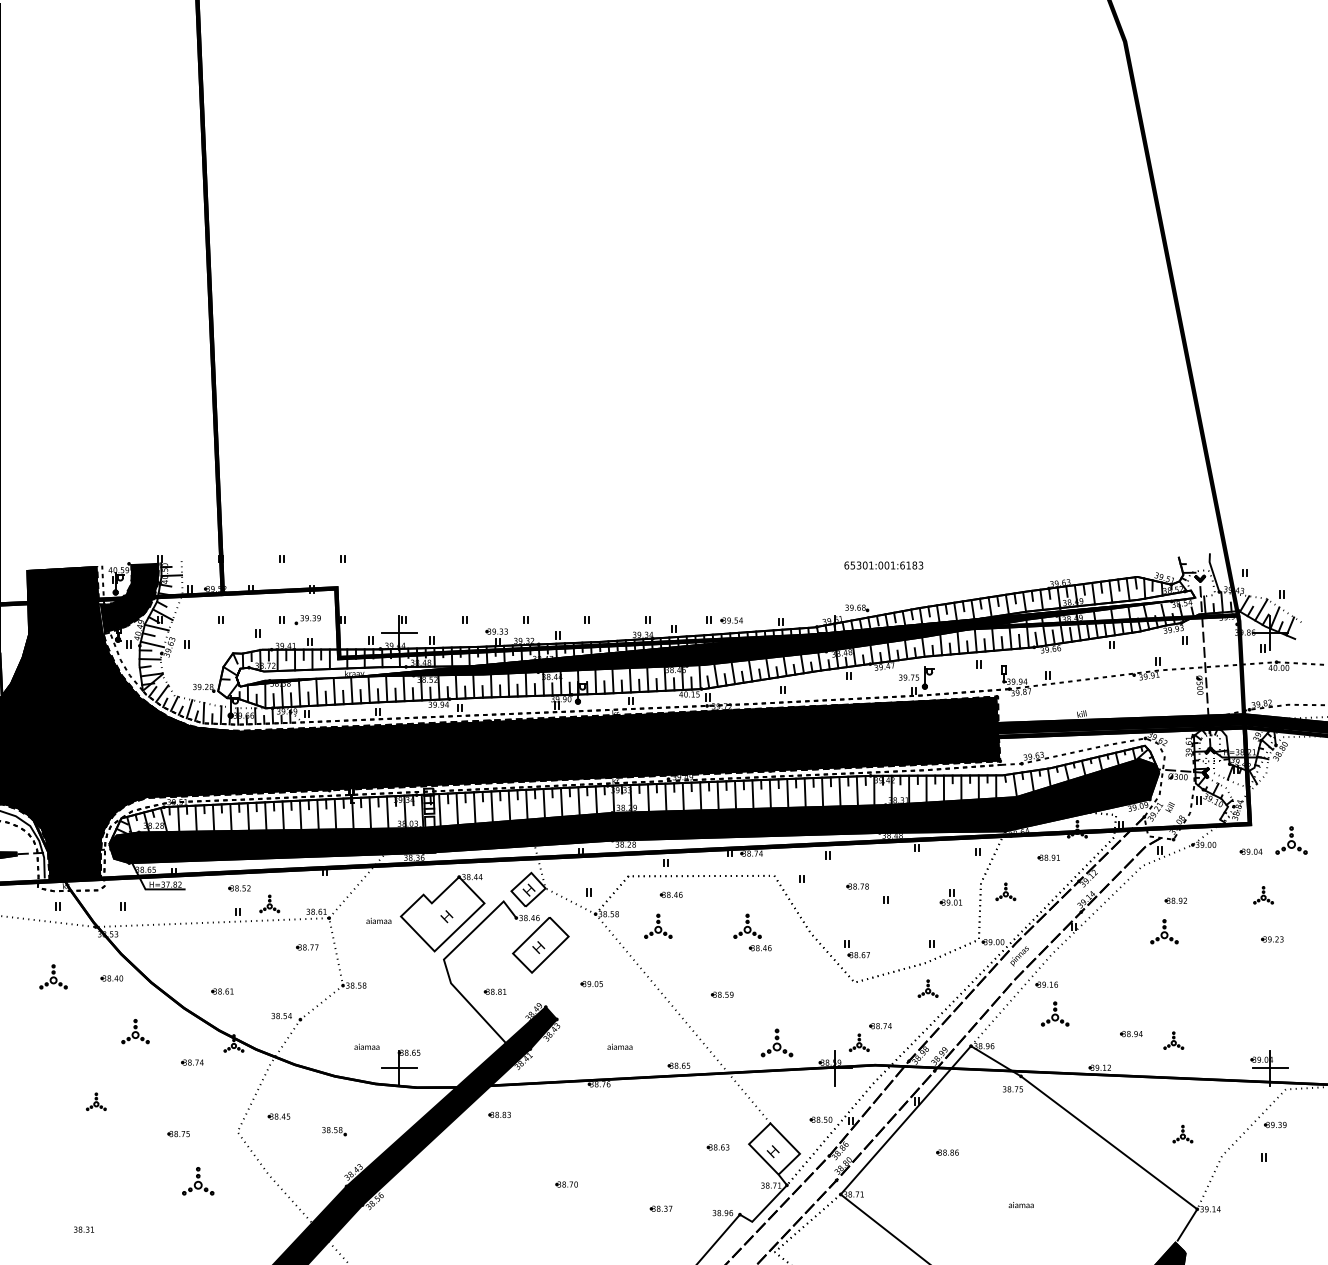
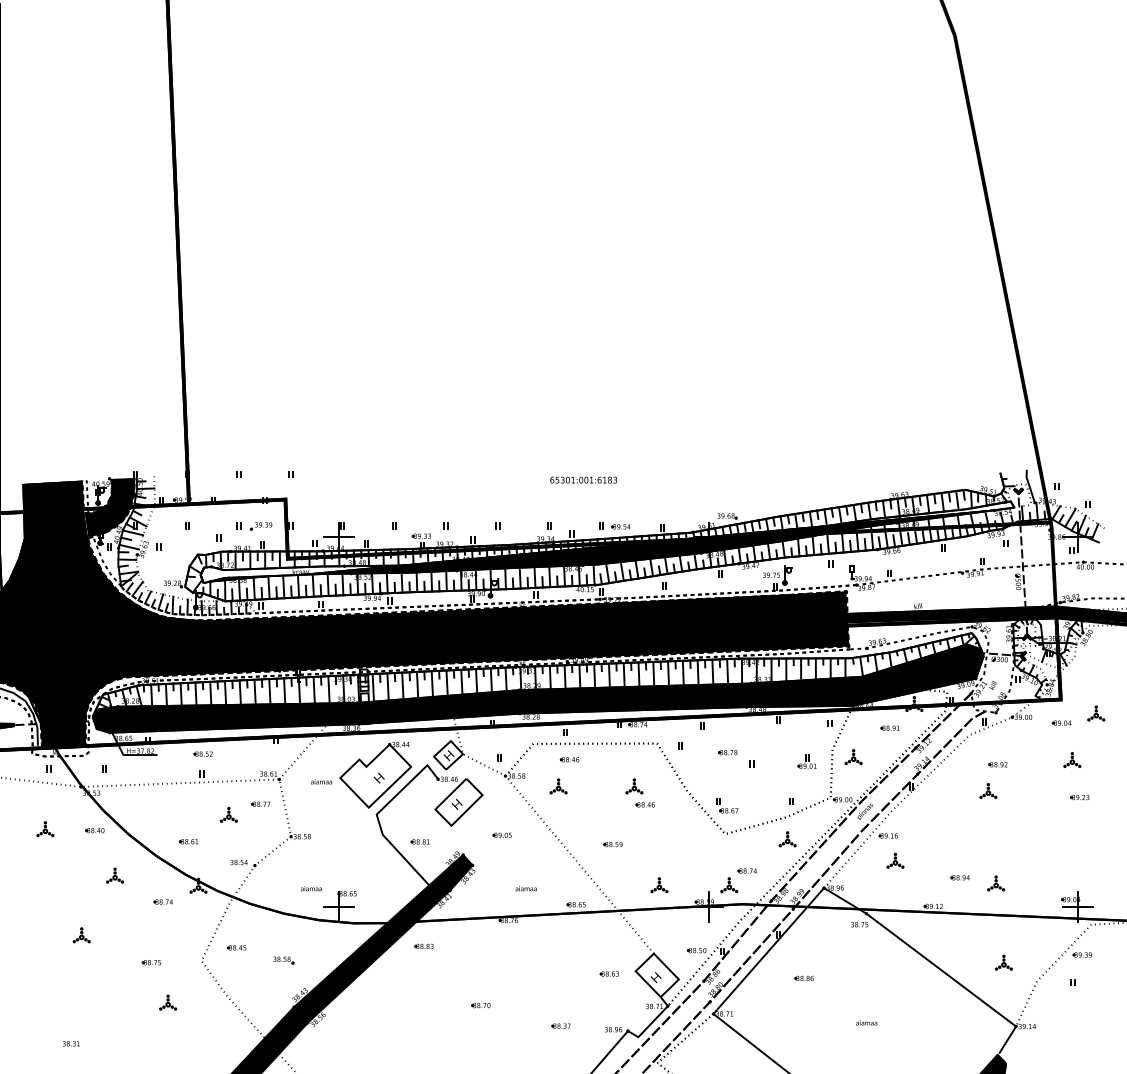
text: (883, 565) -> (583, 480), moved
part: (1291, 840) -> (1096, 713), size x0.62
part: (269, 903) -> (228, 814), moved
part: (657, 926) -> (557, 786), size x0.71
part: (747, 926) -> (634, 786), size x0.71
part: (1164, 931) -> (988, 790), size x0.71
part: (53, 976) -> (45, 828), size x0.71
part: (1054, 1013) -> (894, 860), size x0.71
part: (135, 1031) -> (114, 875), size x0.71
part: (776, 1042) -> (658, 884), size x0.62
part: (197, 1180) -> (167, 1002), size x0.62

